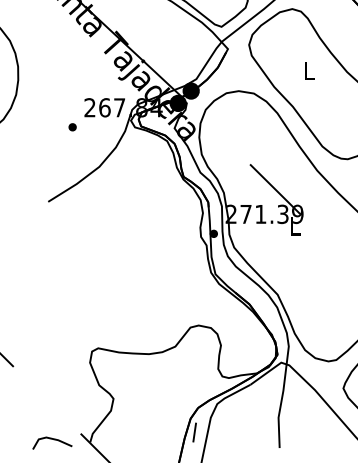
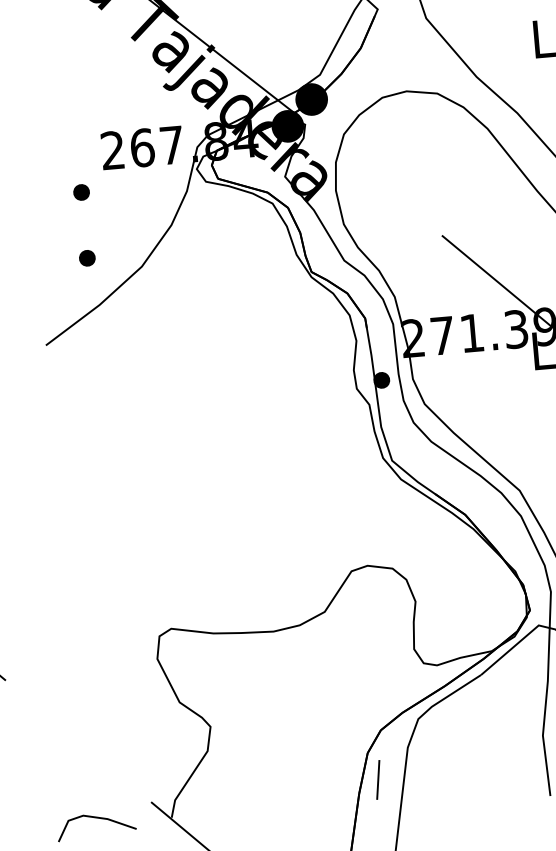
part: (72, 160) -> (87, 258), added

